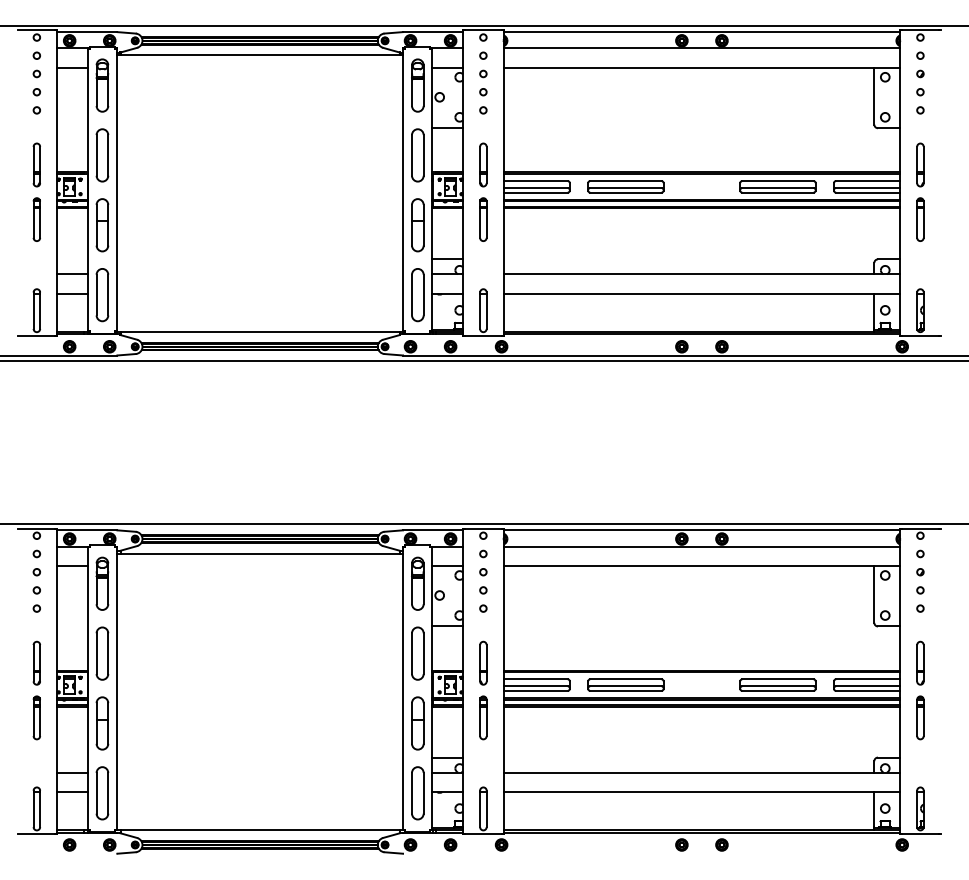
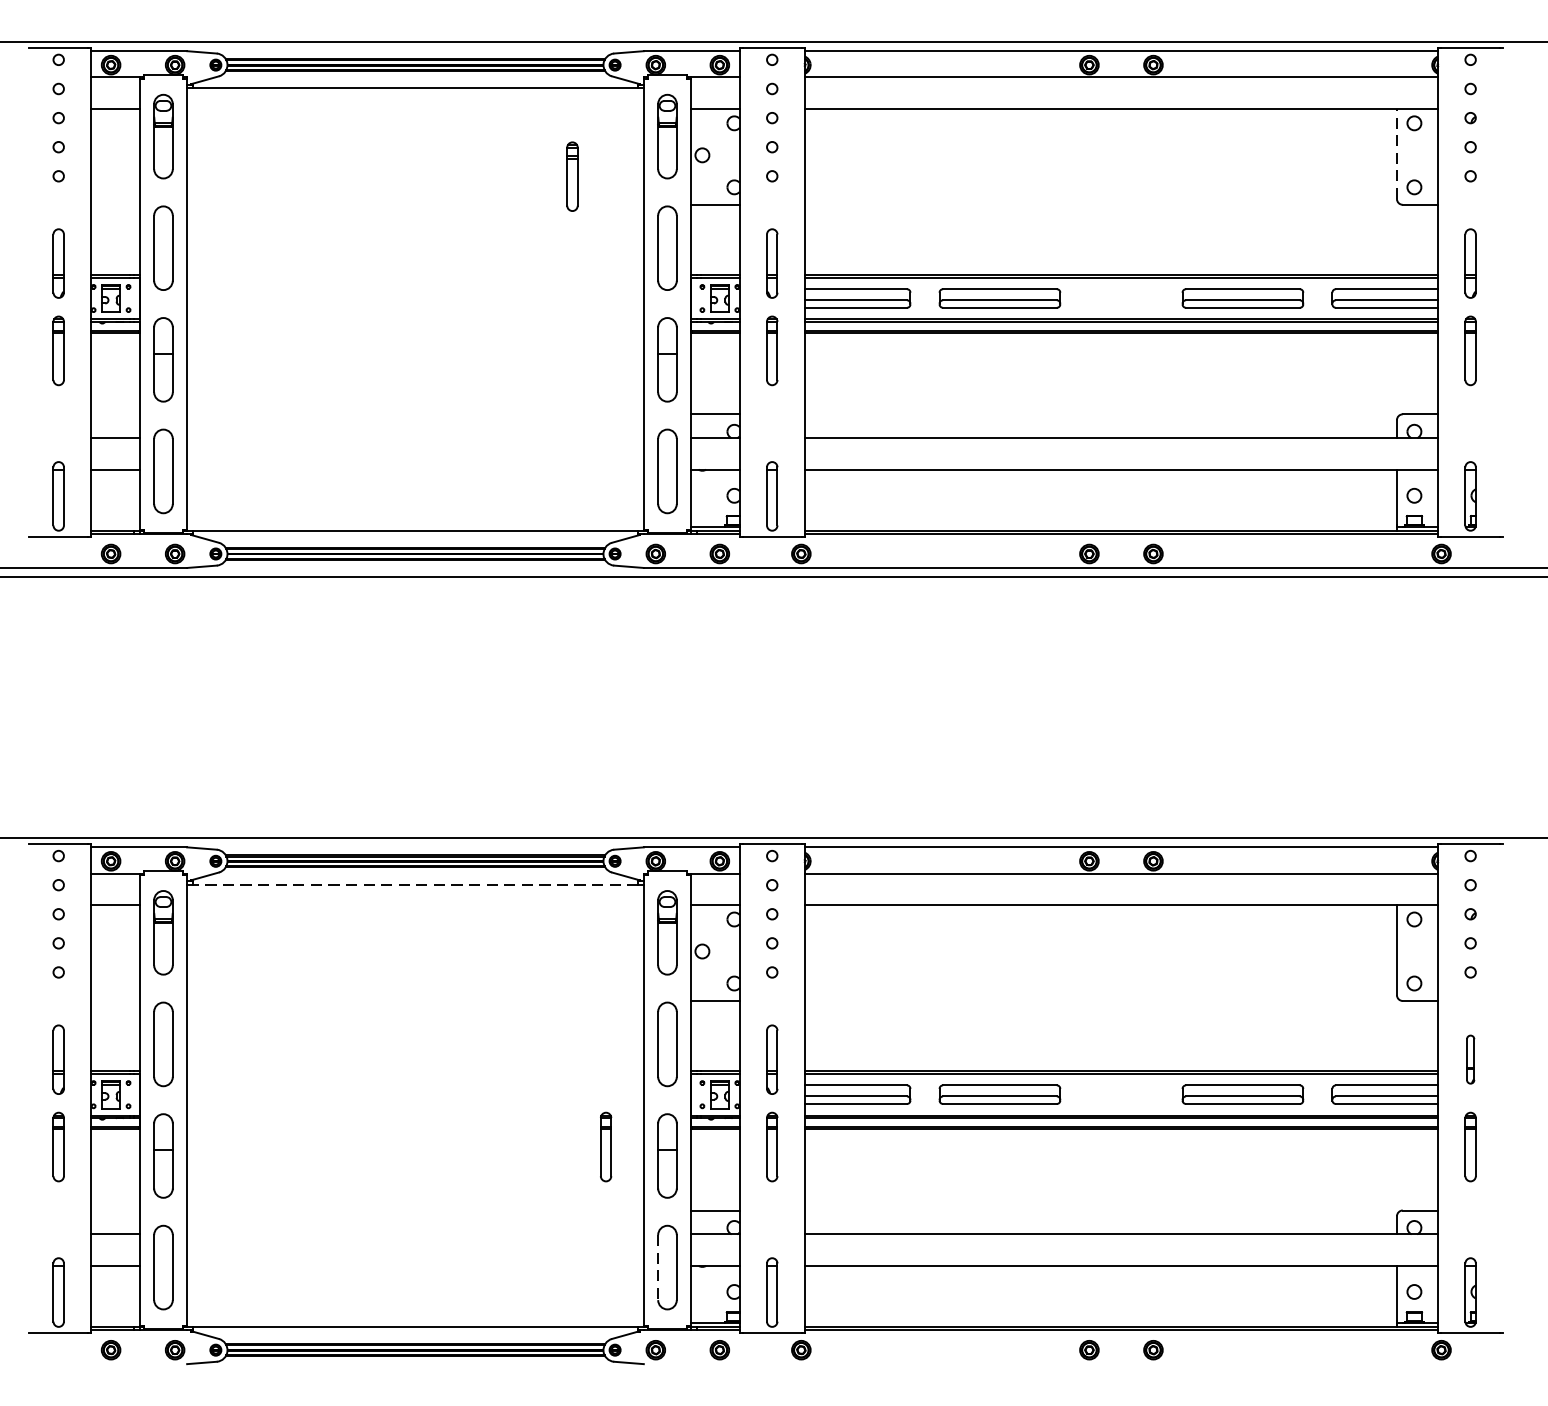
line: (874, 95) -> (1397, 152), solid -> dashed
part: (358, 110) -> (572, 176), added
line: (259, 553) -> (414, 884), solid -> dashed
part: (920, 662) -> (1470, 1058), size x0.7
part: (379, 717) -> (606, 1146), added
line: (412, 793) -> (658, 1267), solid -> dashed

